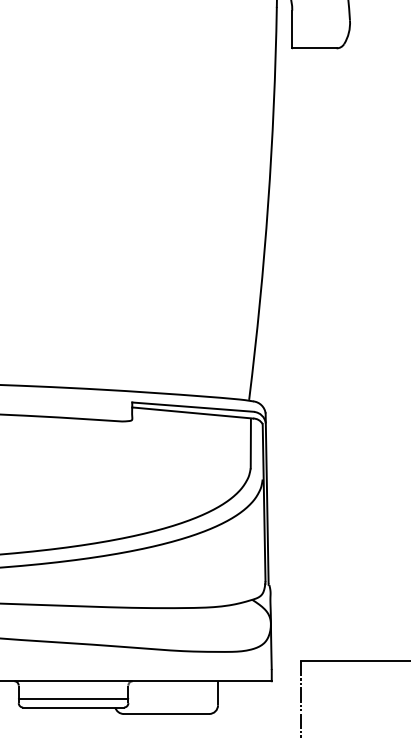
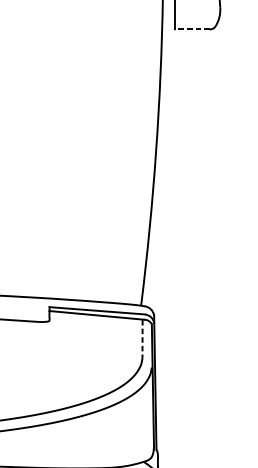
line: (313, 48) -> (191, 29), solid -> dashed
line: (250, 443) -> (142, 339), solid -> dashed

